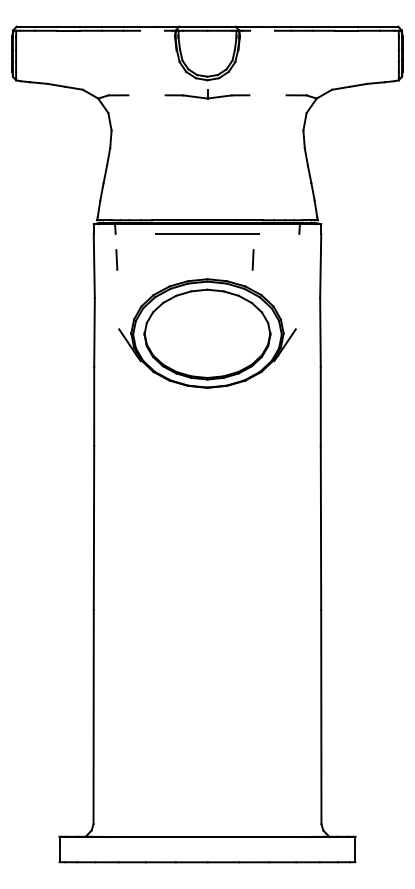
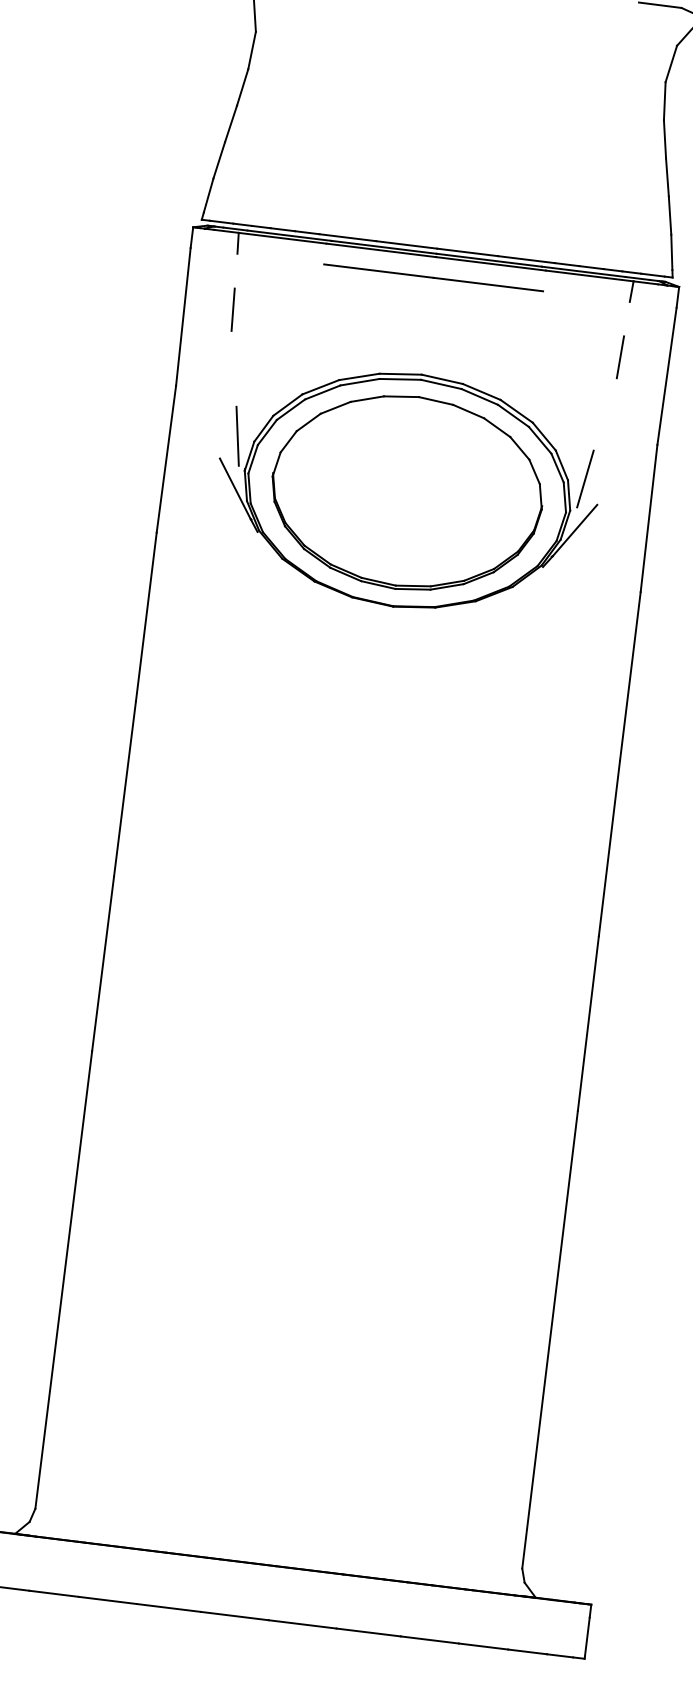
line: (252, 259) -> (619, 356), moved
line: (125, 317) -> (236, 434), added
line: (288, 317) -> (584, 477), added

